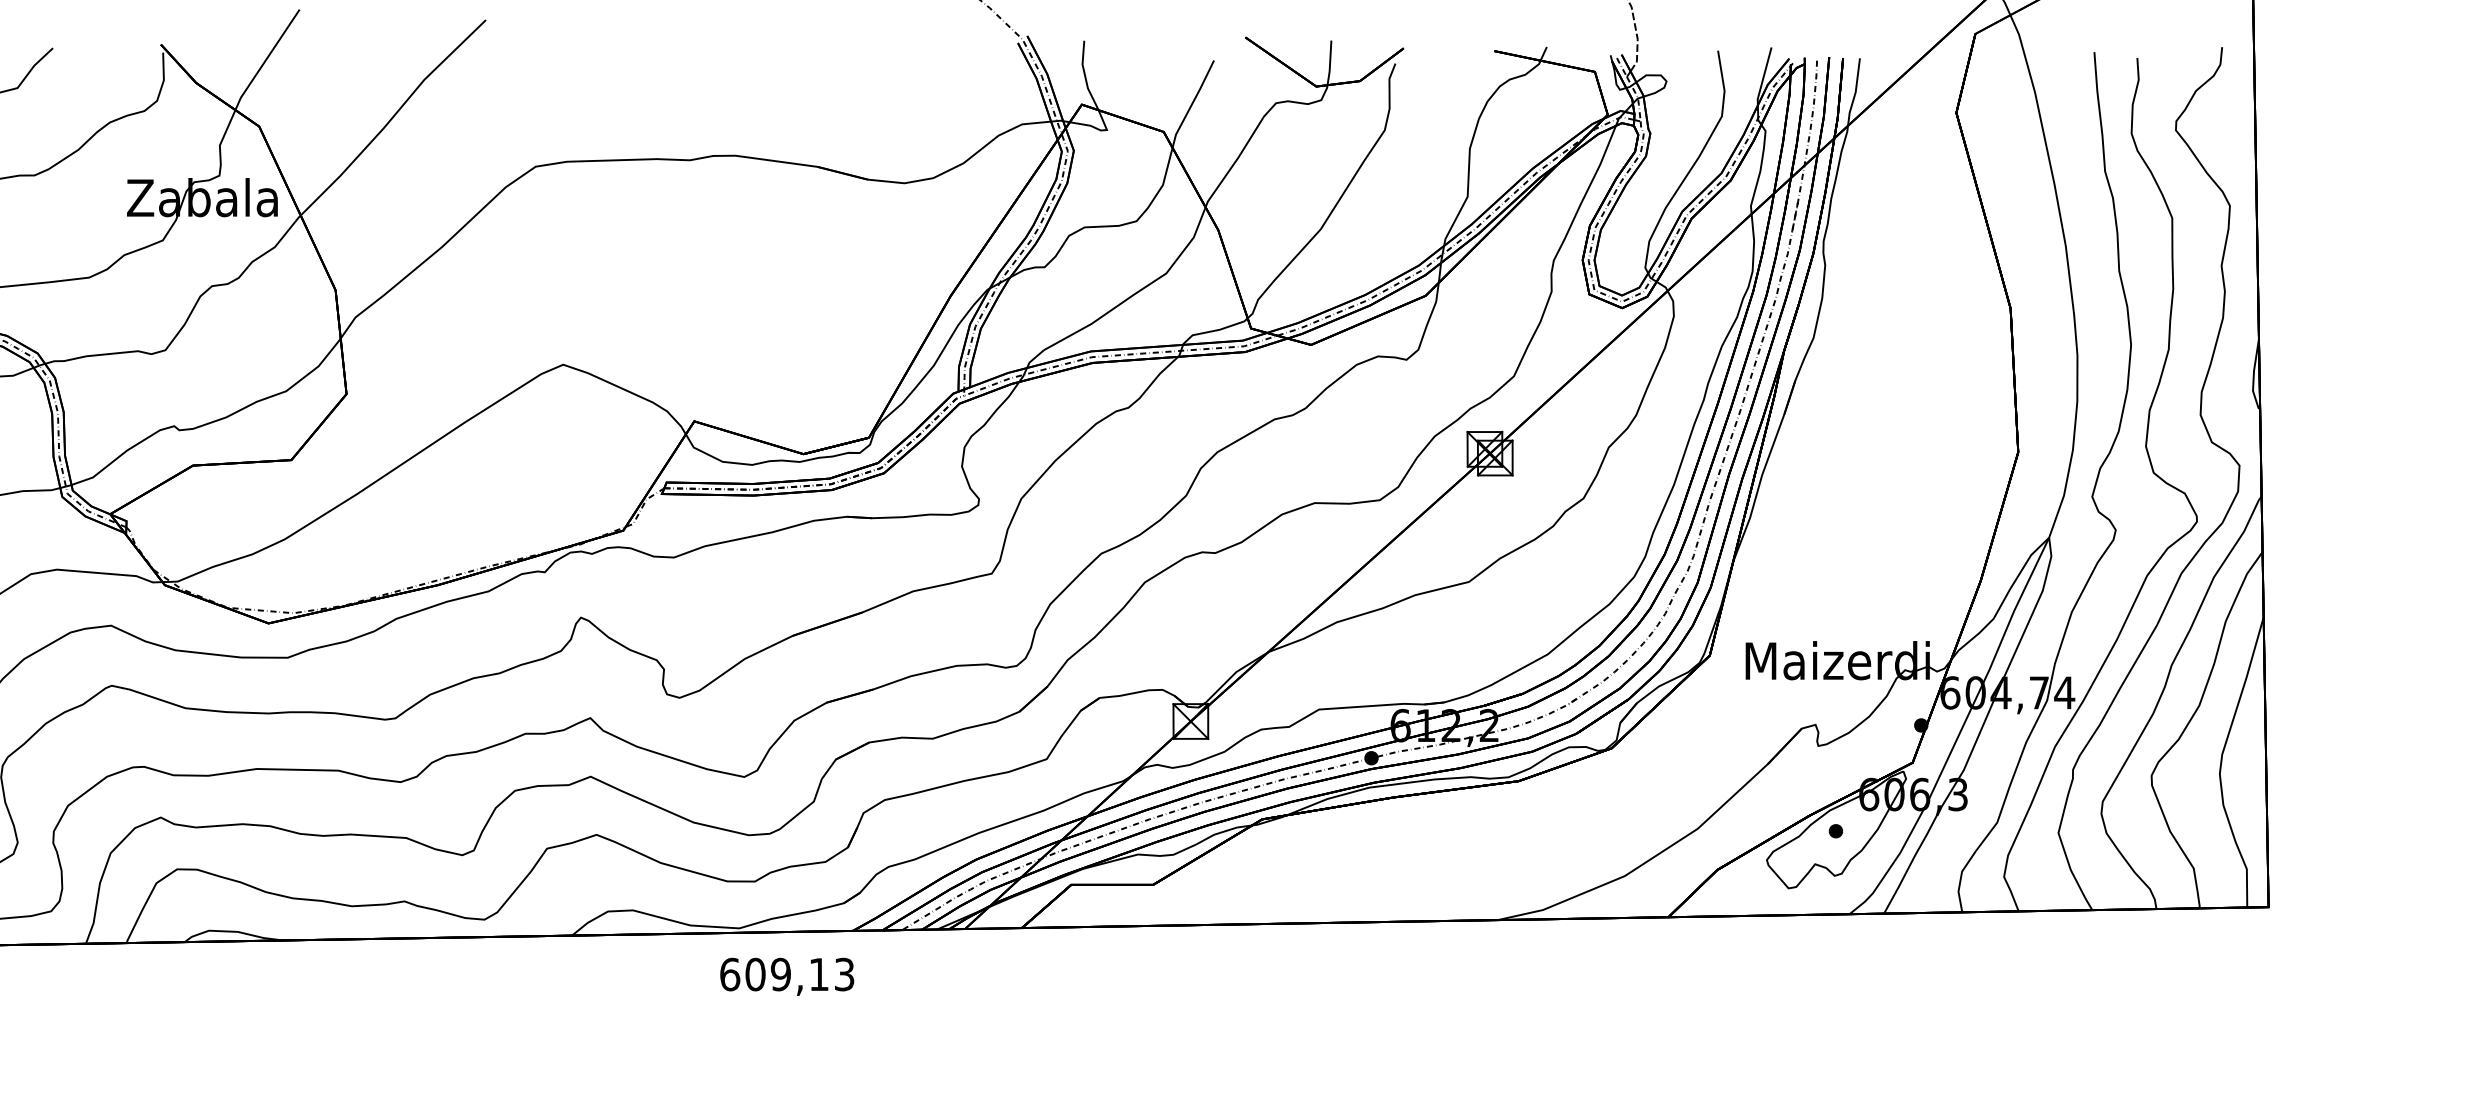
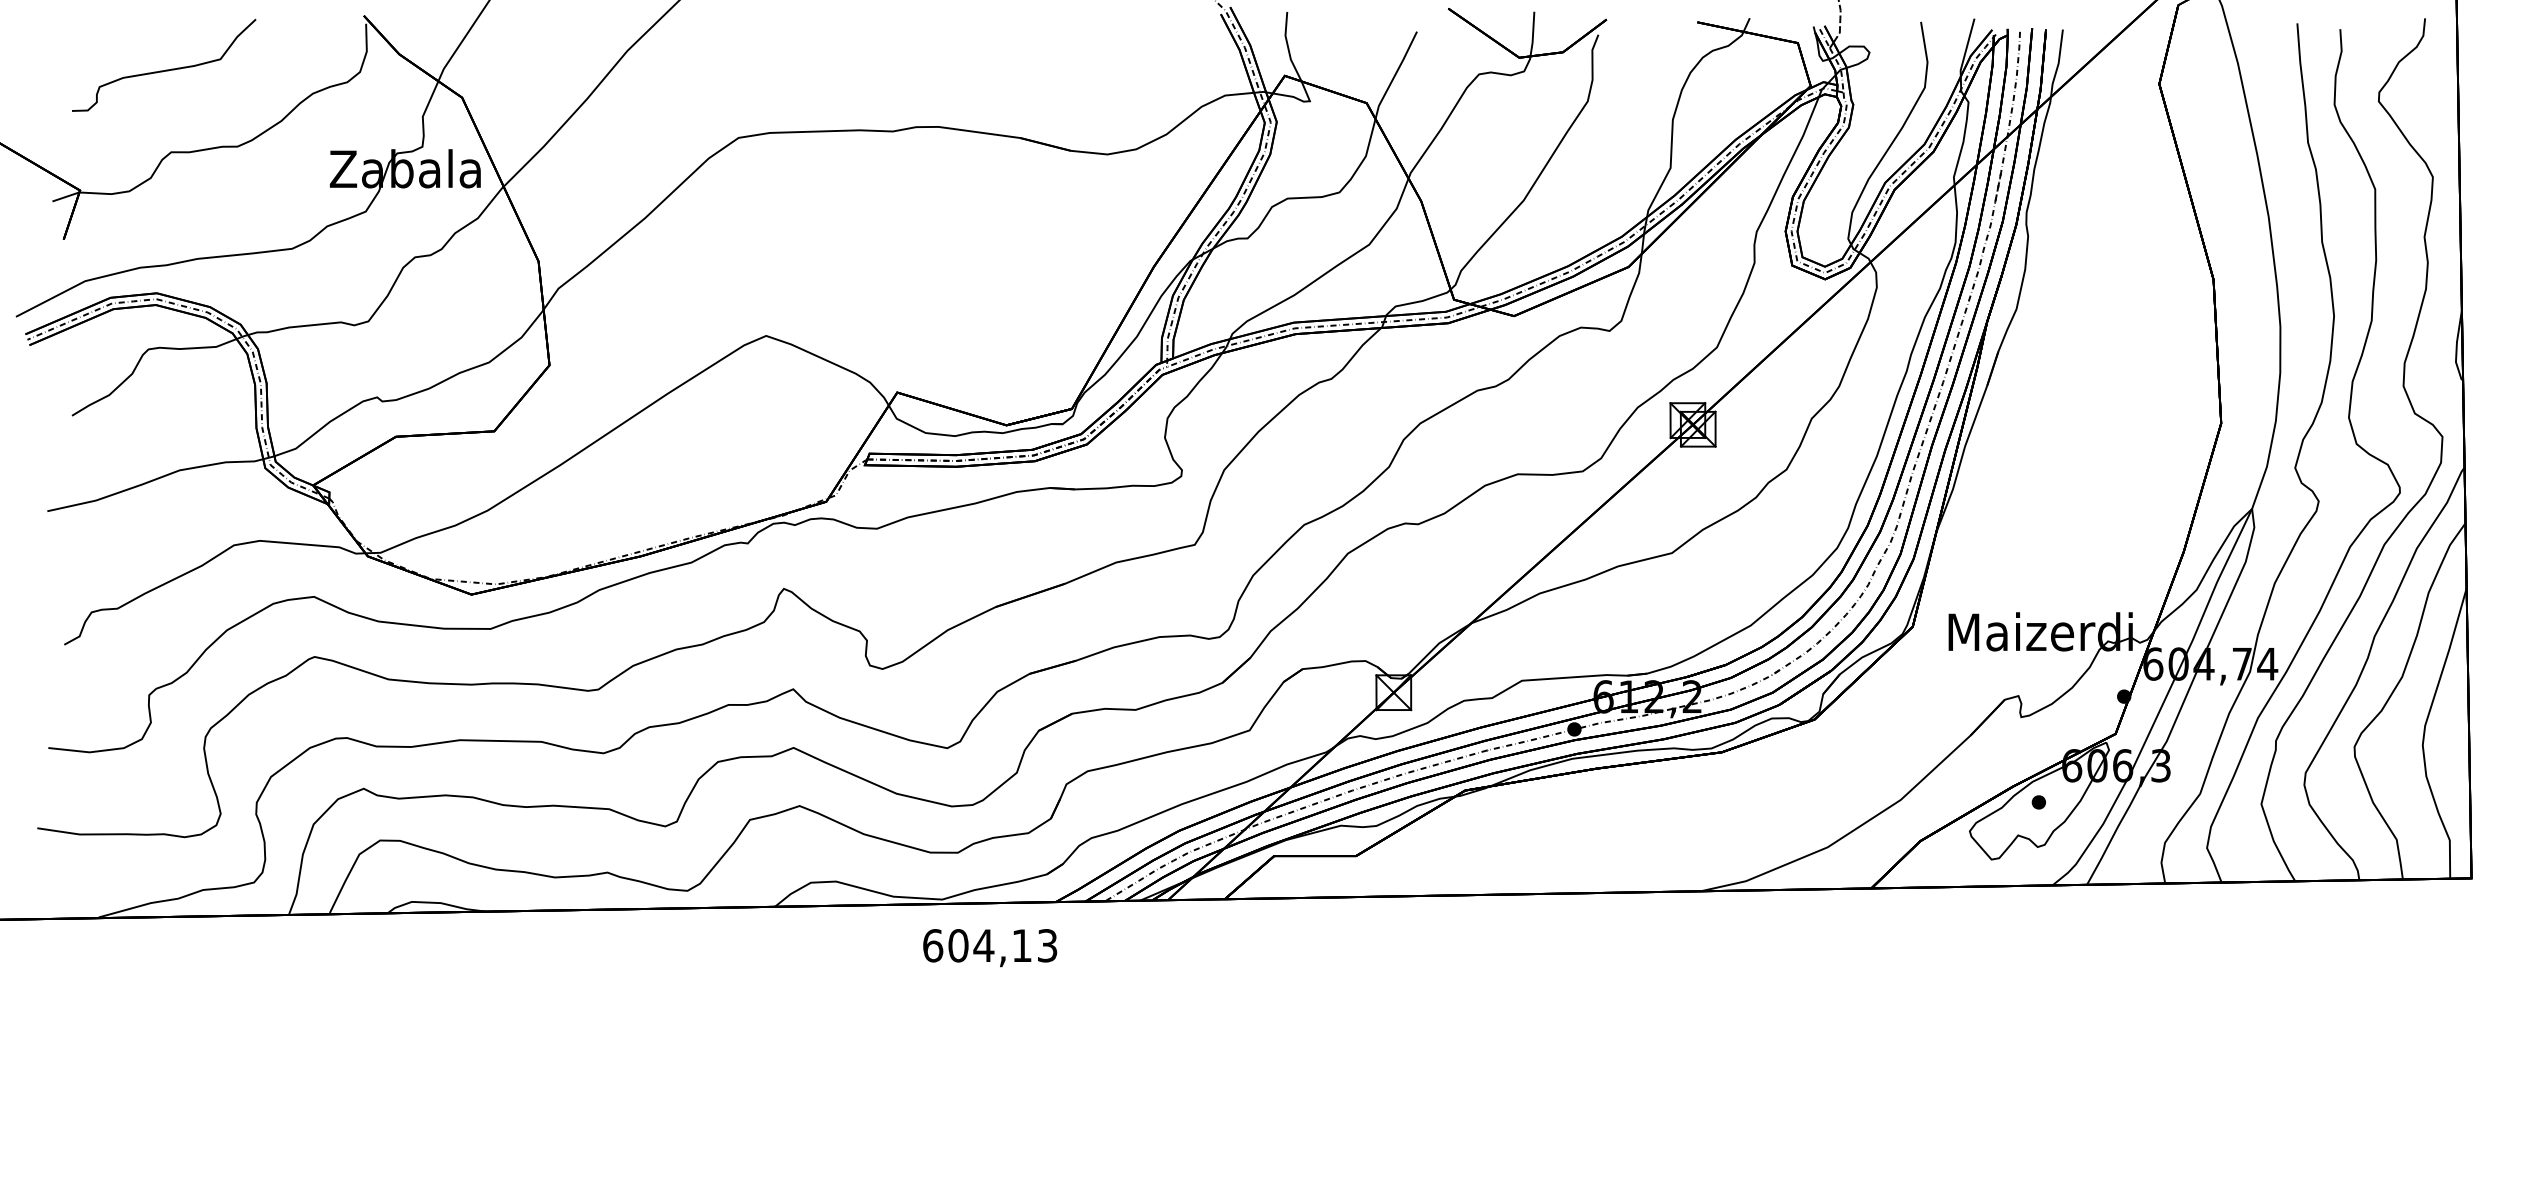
text: (780, 974) -> (983, 945), 609,13 -> 604,13

